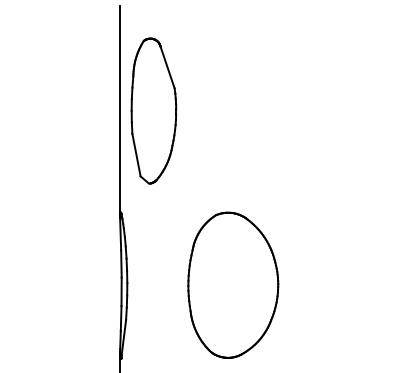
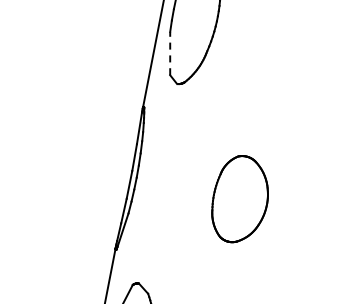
line: (136, 155) -> (170, 53), solid -> dashed
part: (233, 284) -> (240, 199), size x0.6

